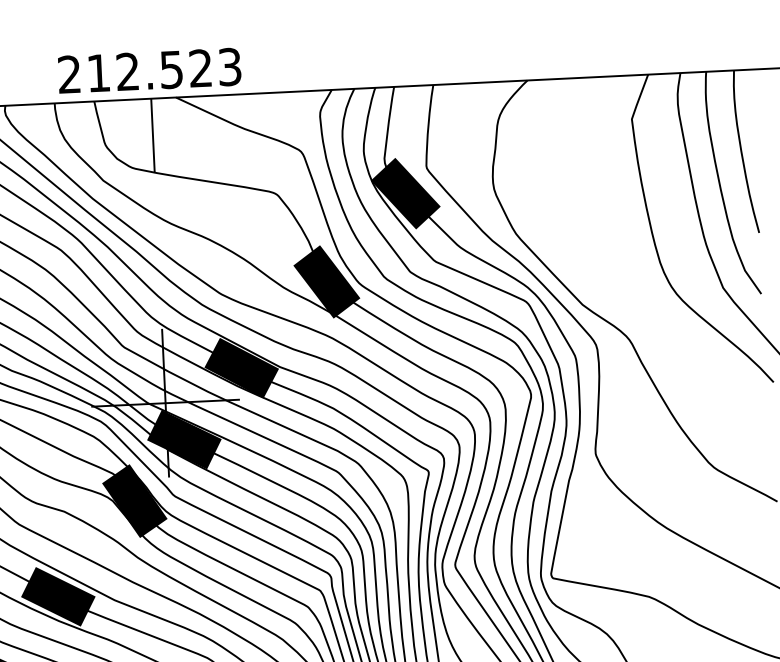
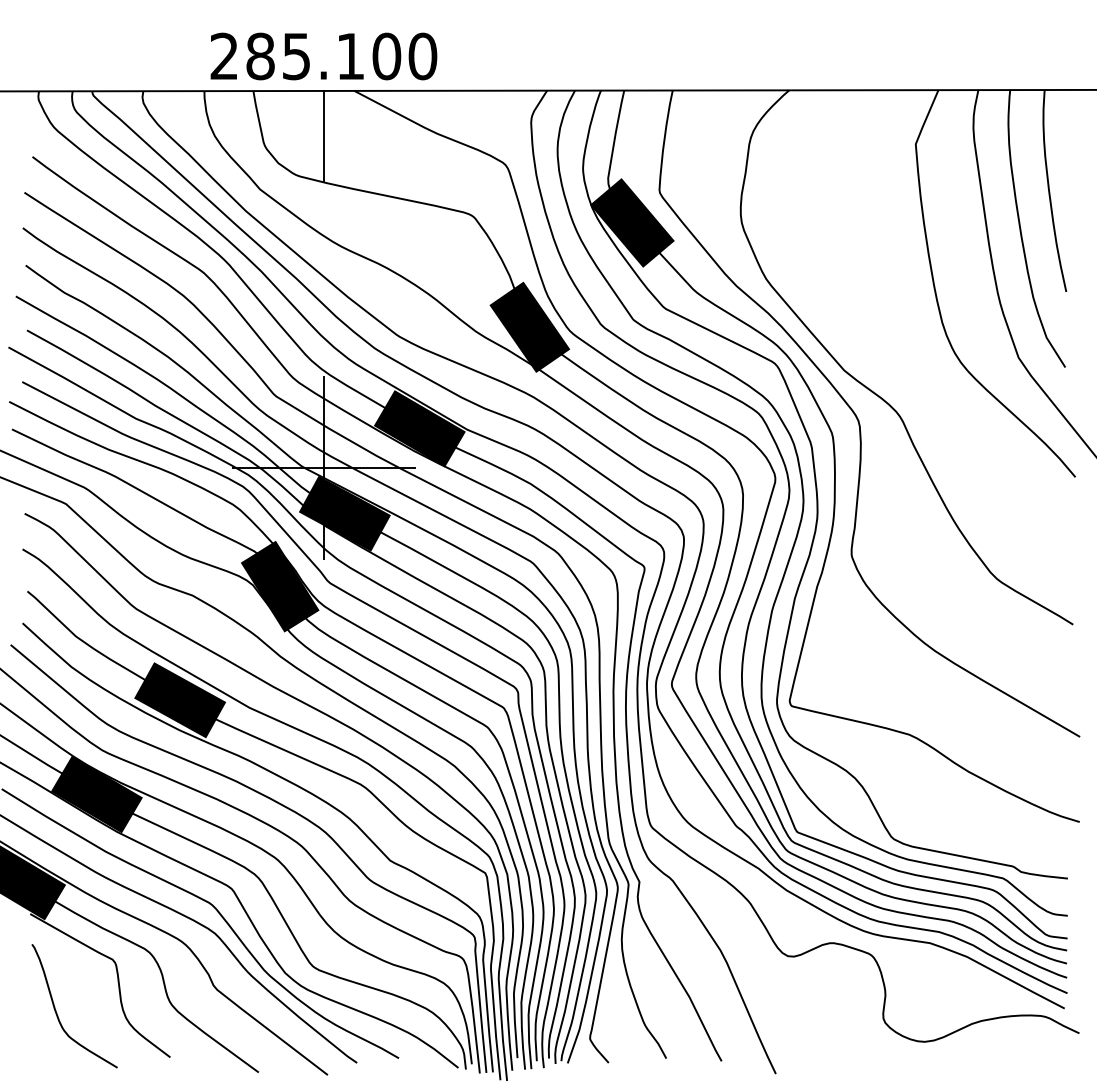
text: (164, 70) -> (341, 56), 212.523 -> 285.100

